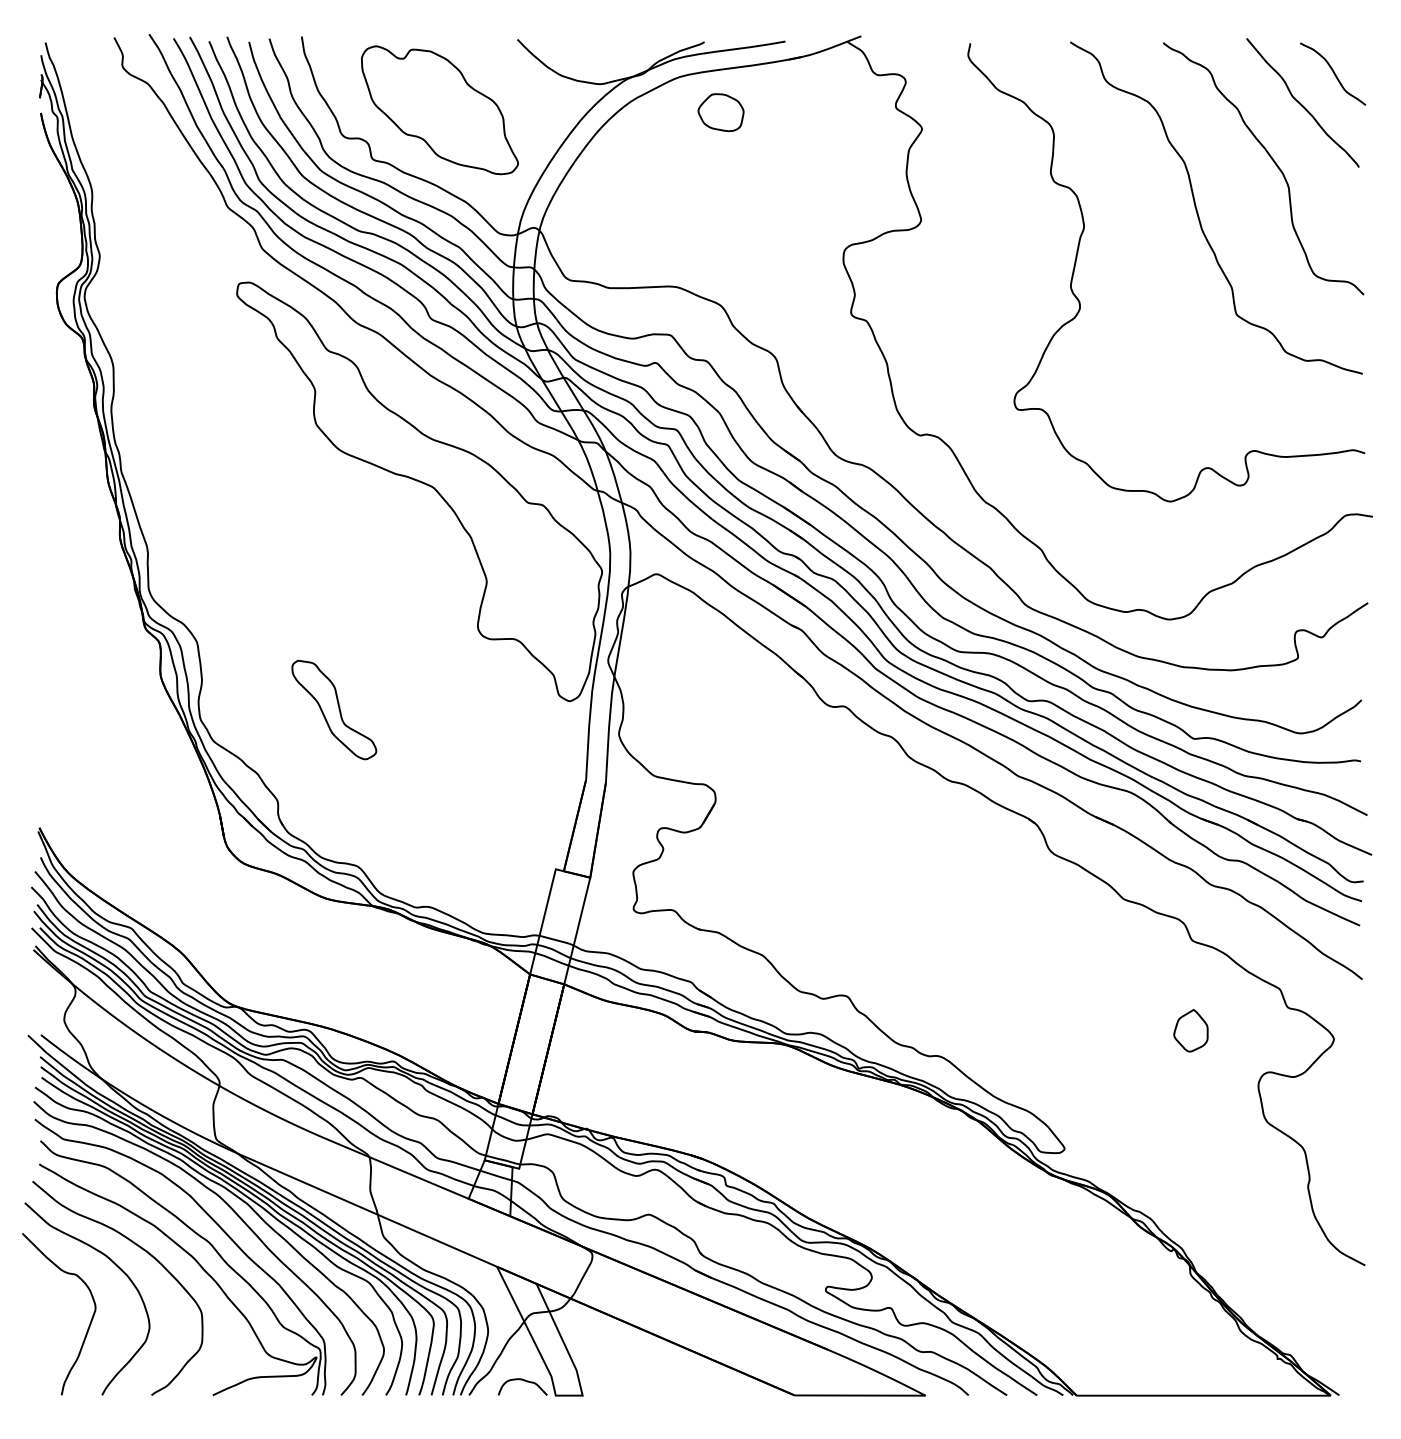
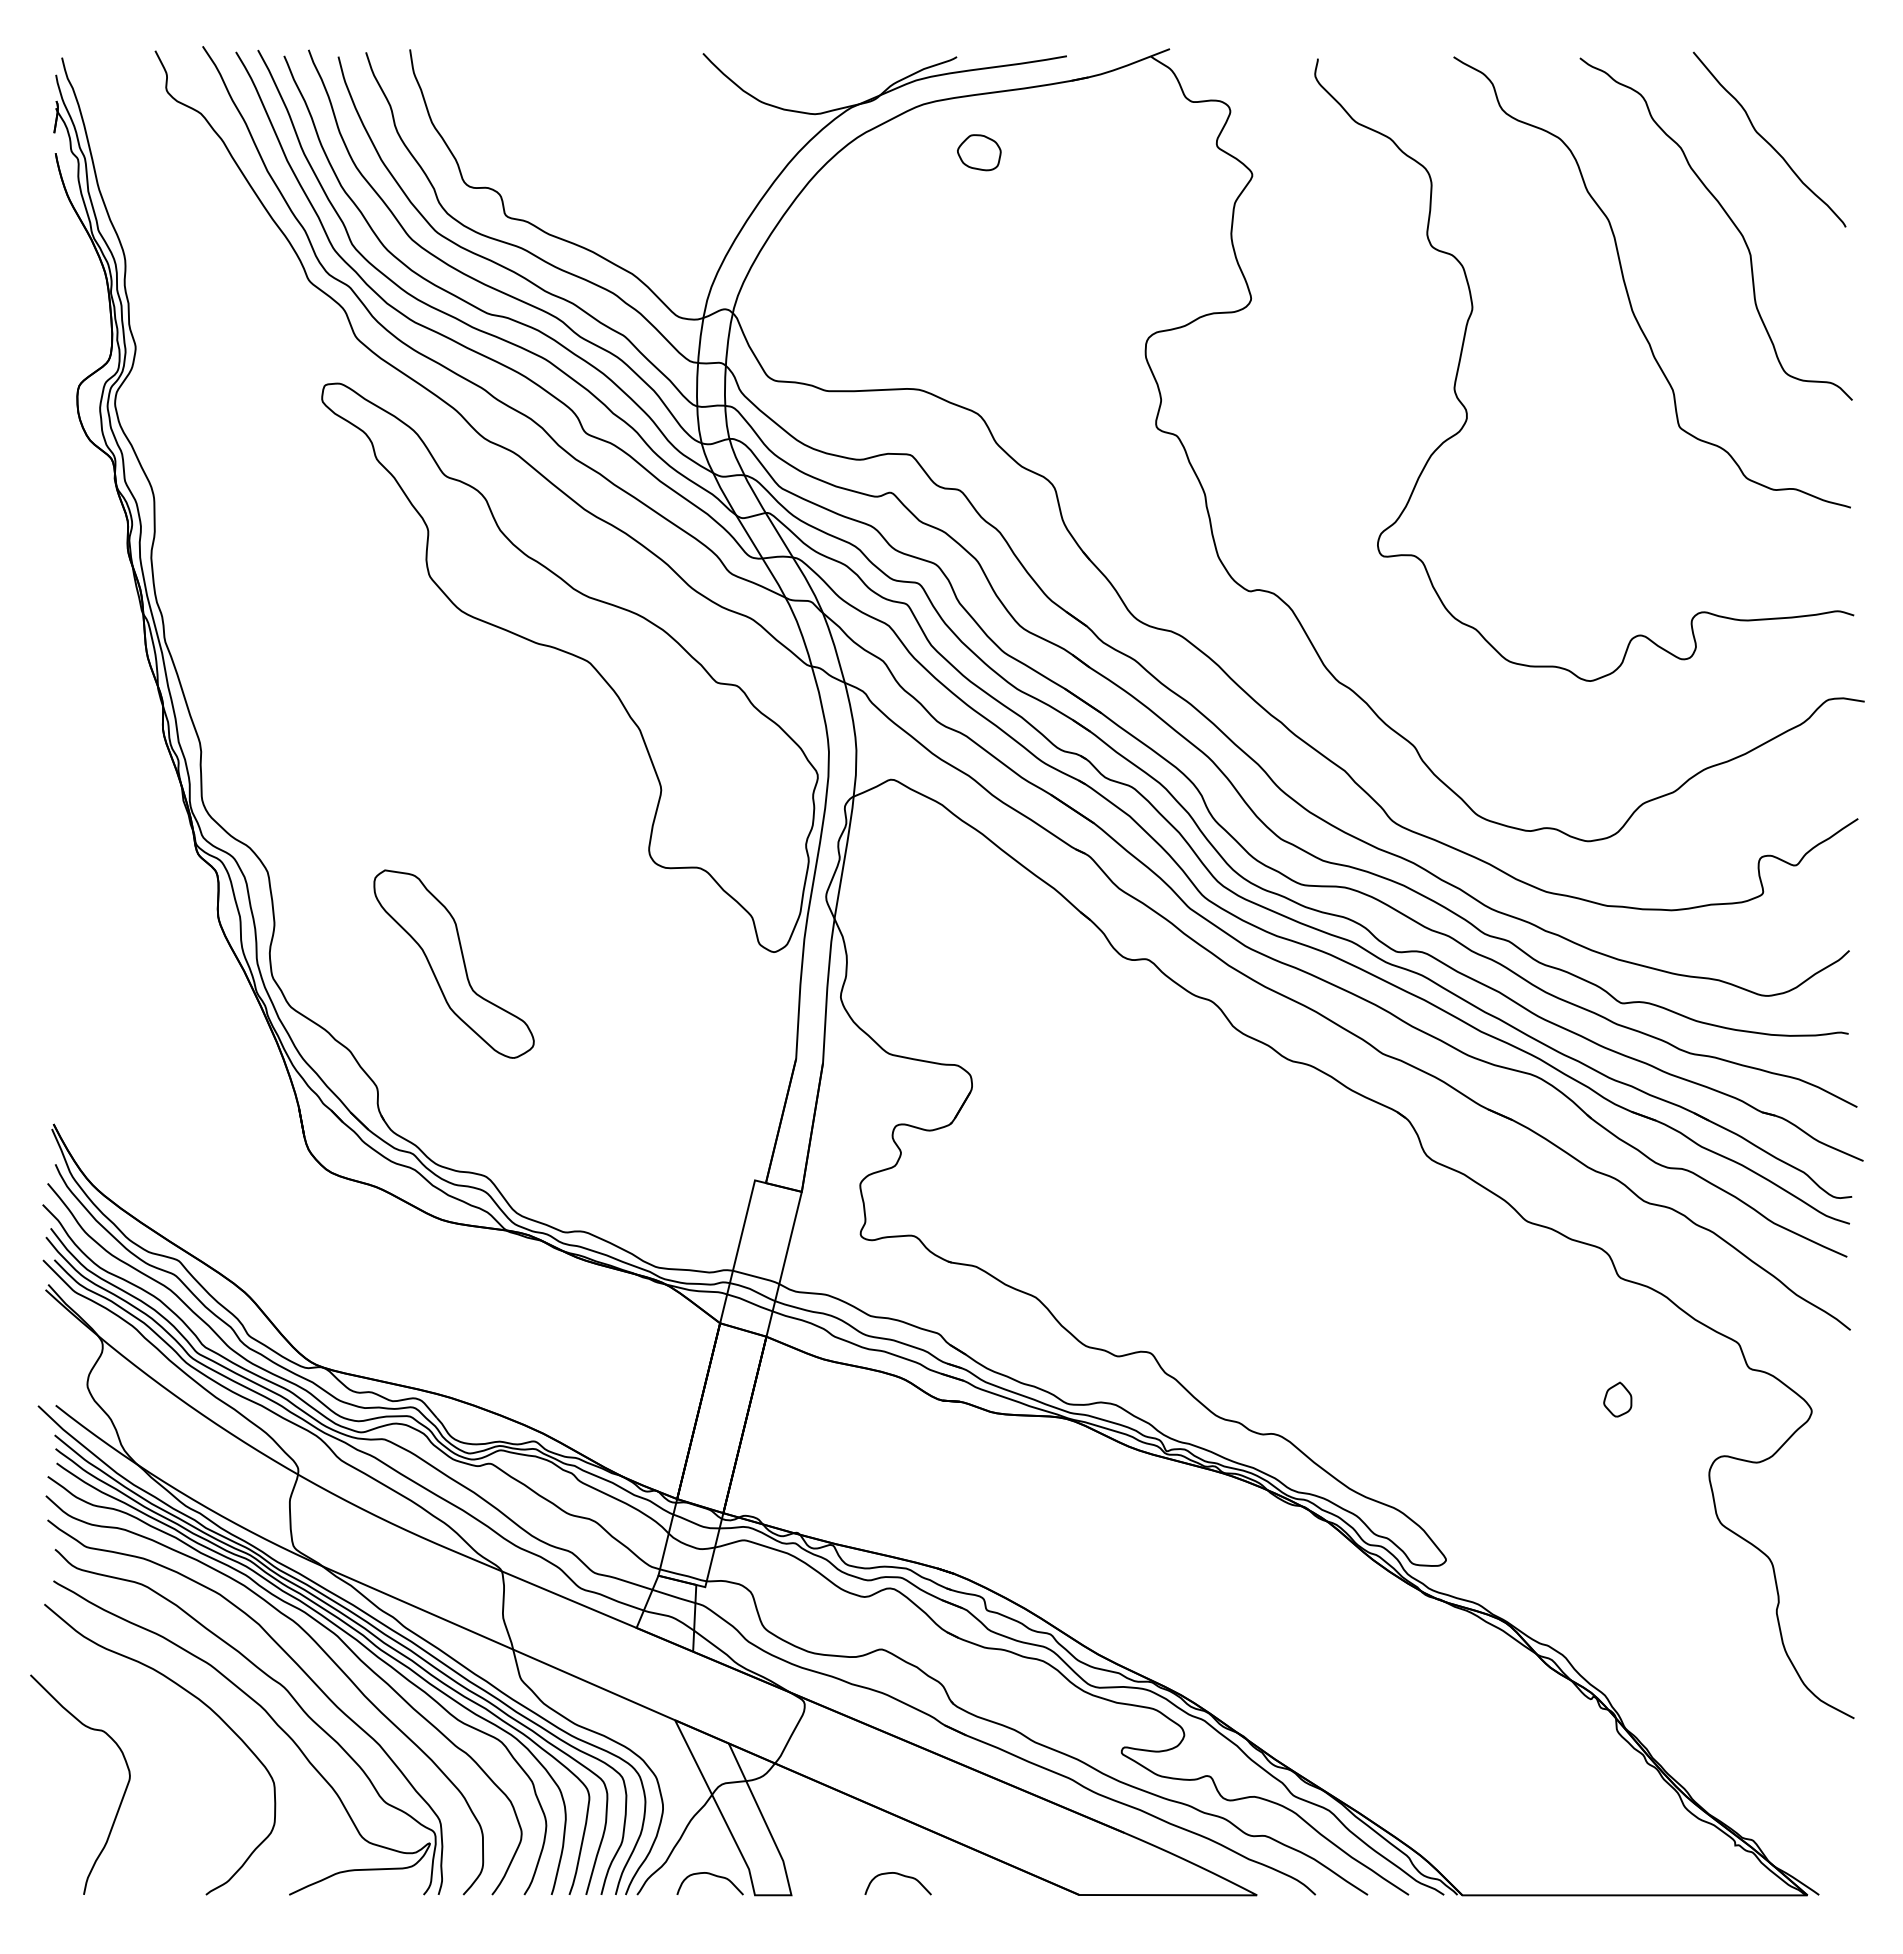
curve: (1333, 73) -> (1811, 99), removed
part: (439, 110) -> (597, 149), removed
part: (720, 112) -> (978, 152), size x0.7
part: (334, 709) -> (454, 963), size x1.4
part: (1190, 1030) -> (1617, 1399), size x0.6
curve: (118, 1267) -> (160, 1721), removed
curve: (662, 1381) -> (899, 1875), added

